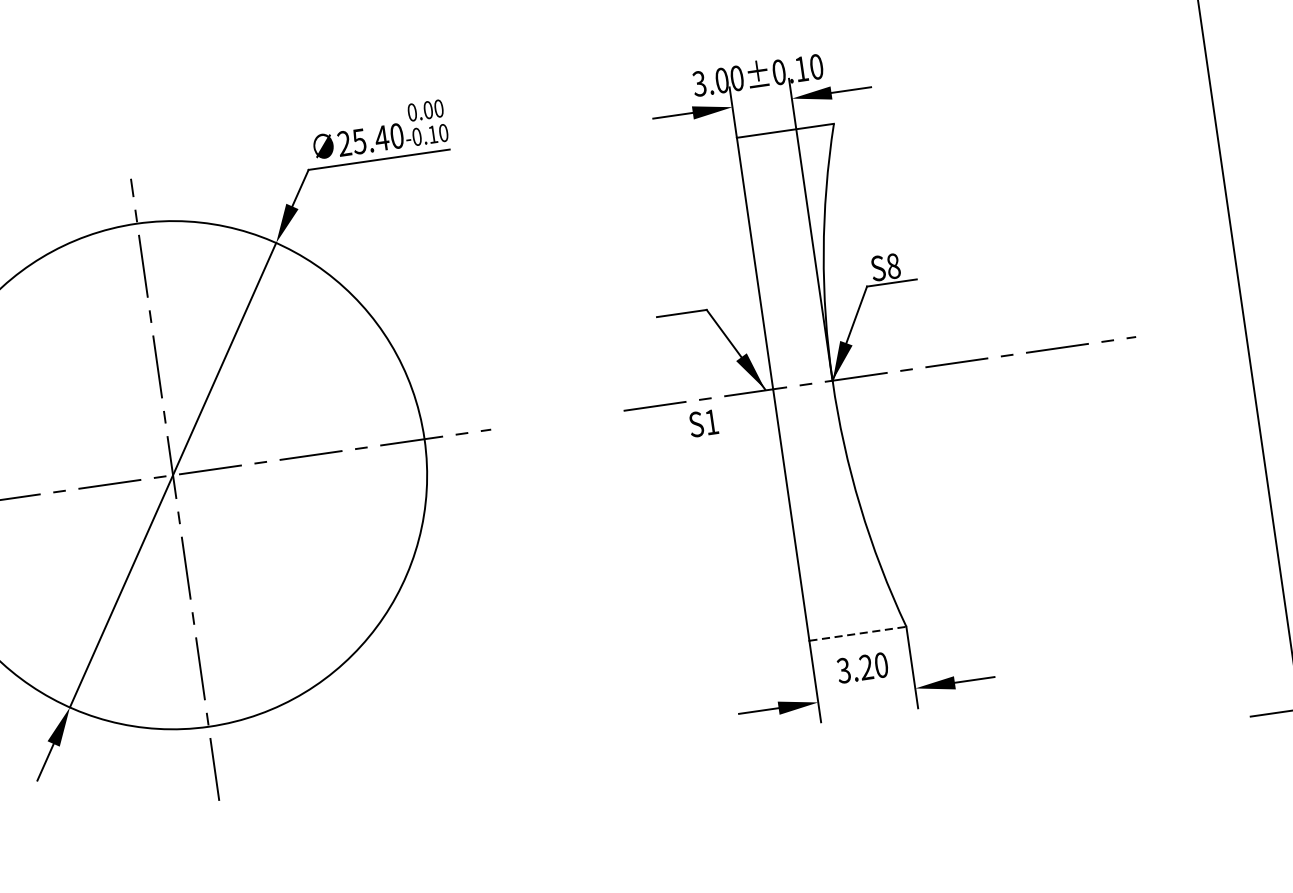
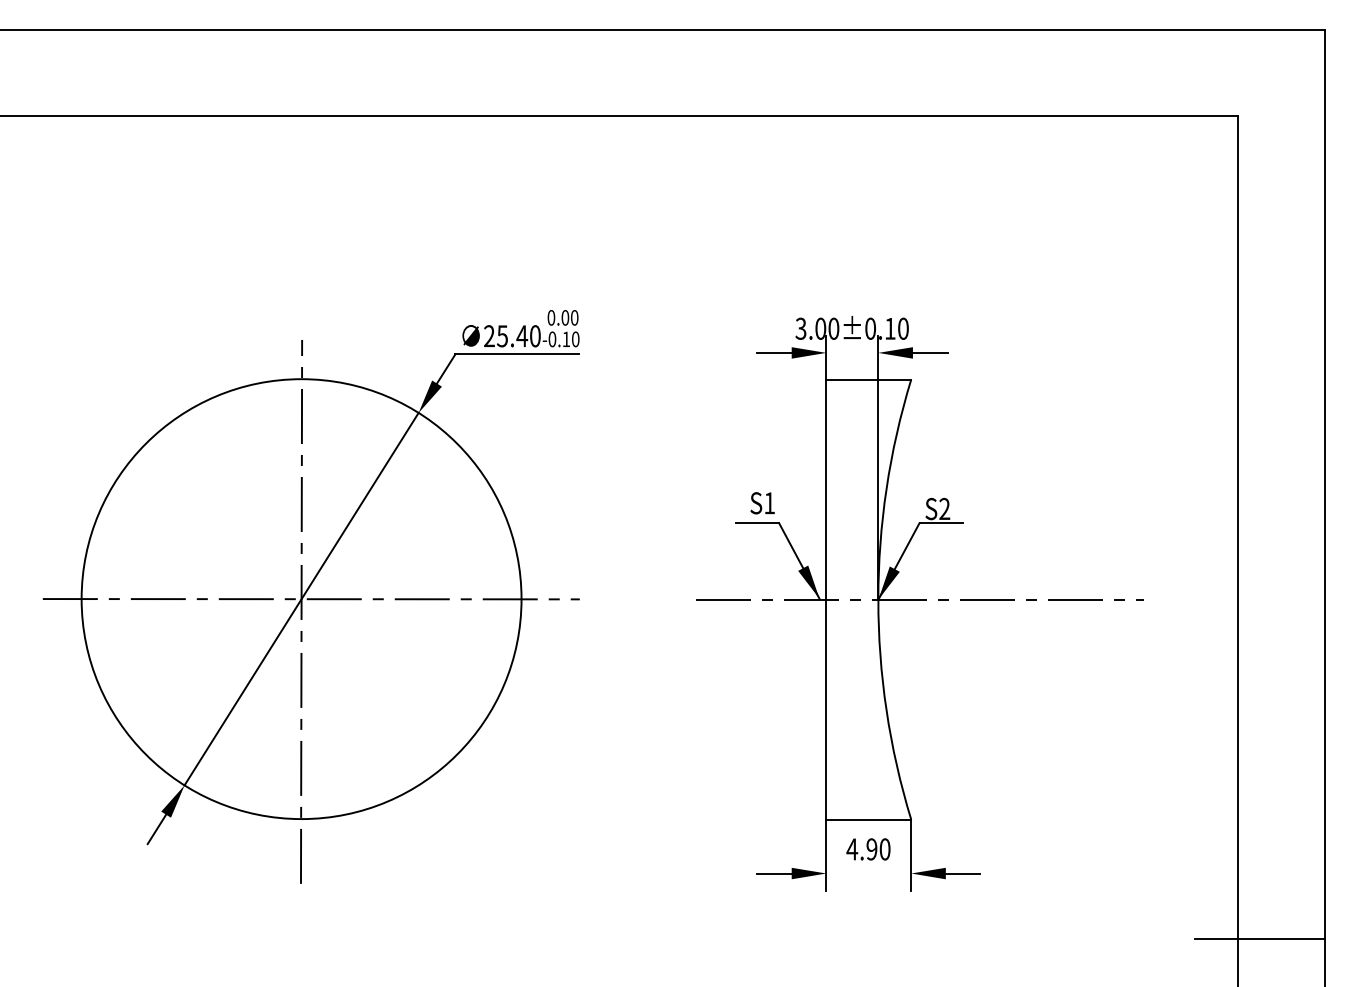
text: (893, 266) -> (944, 509), S8 -> S2
text: (703, 423) -> (762, 503), moved
line: (858, 633) -> (869, 819), dashed -> solid
text: (854, 669) -> (861, 849), 3.20 -> 4.90

